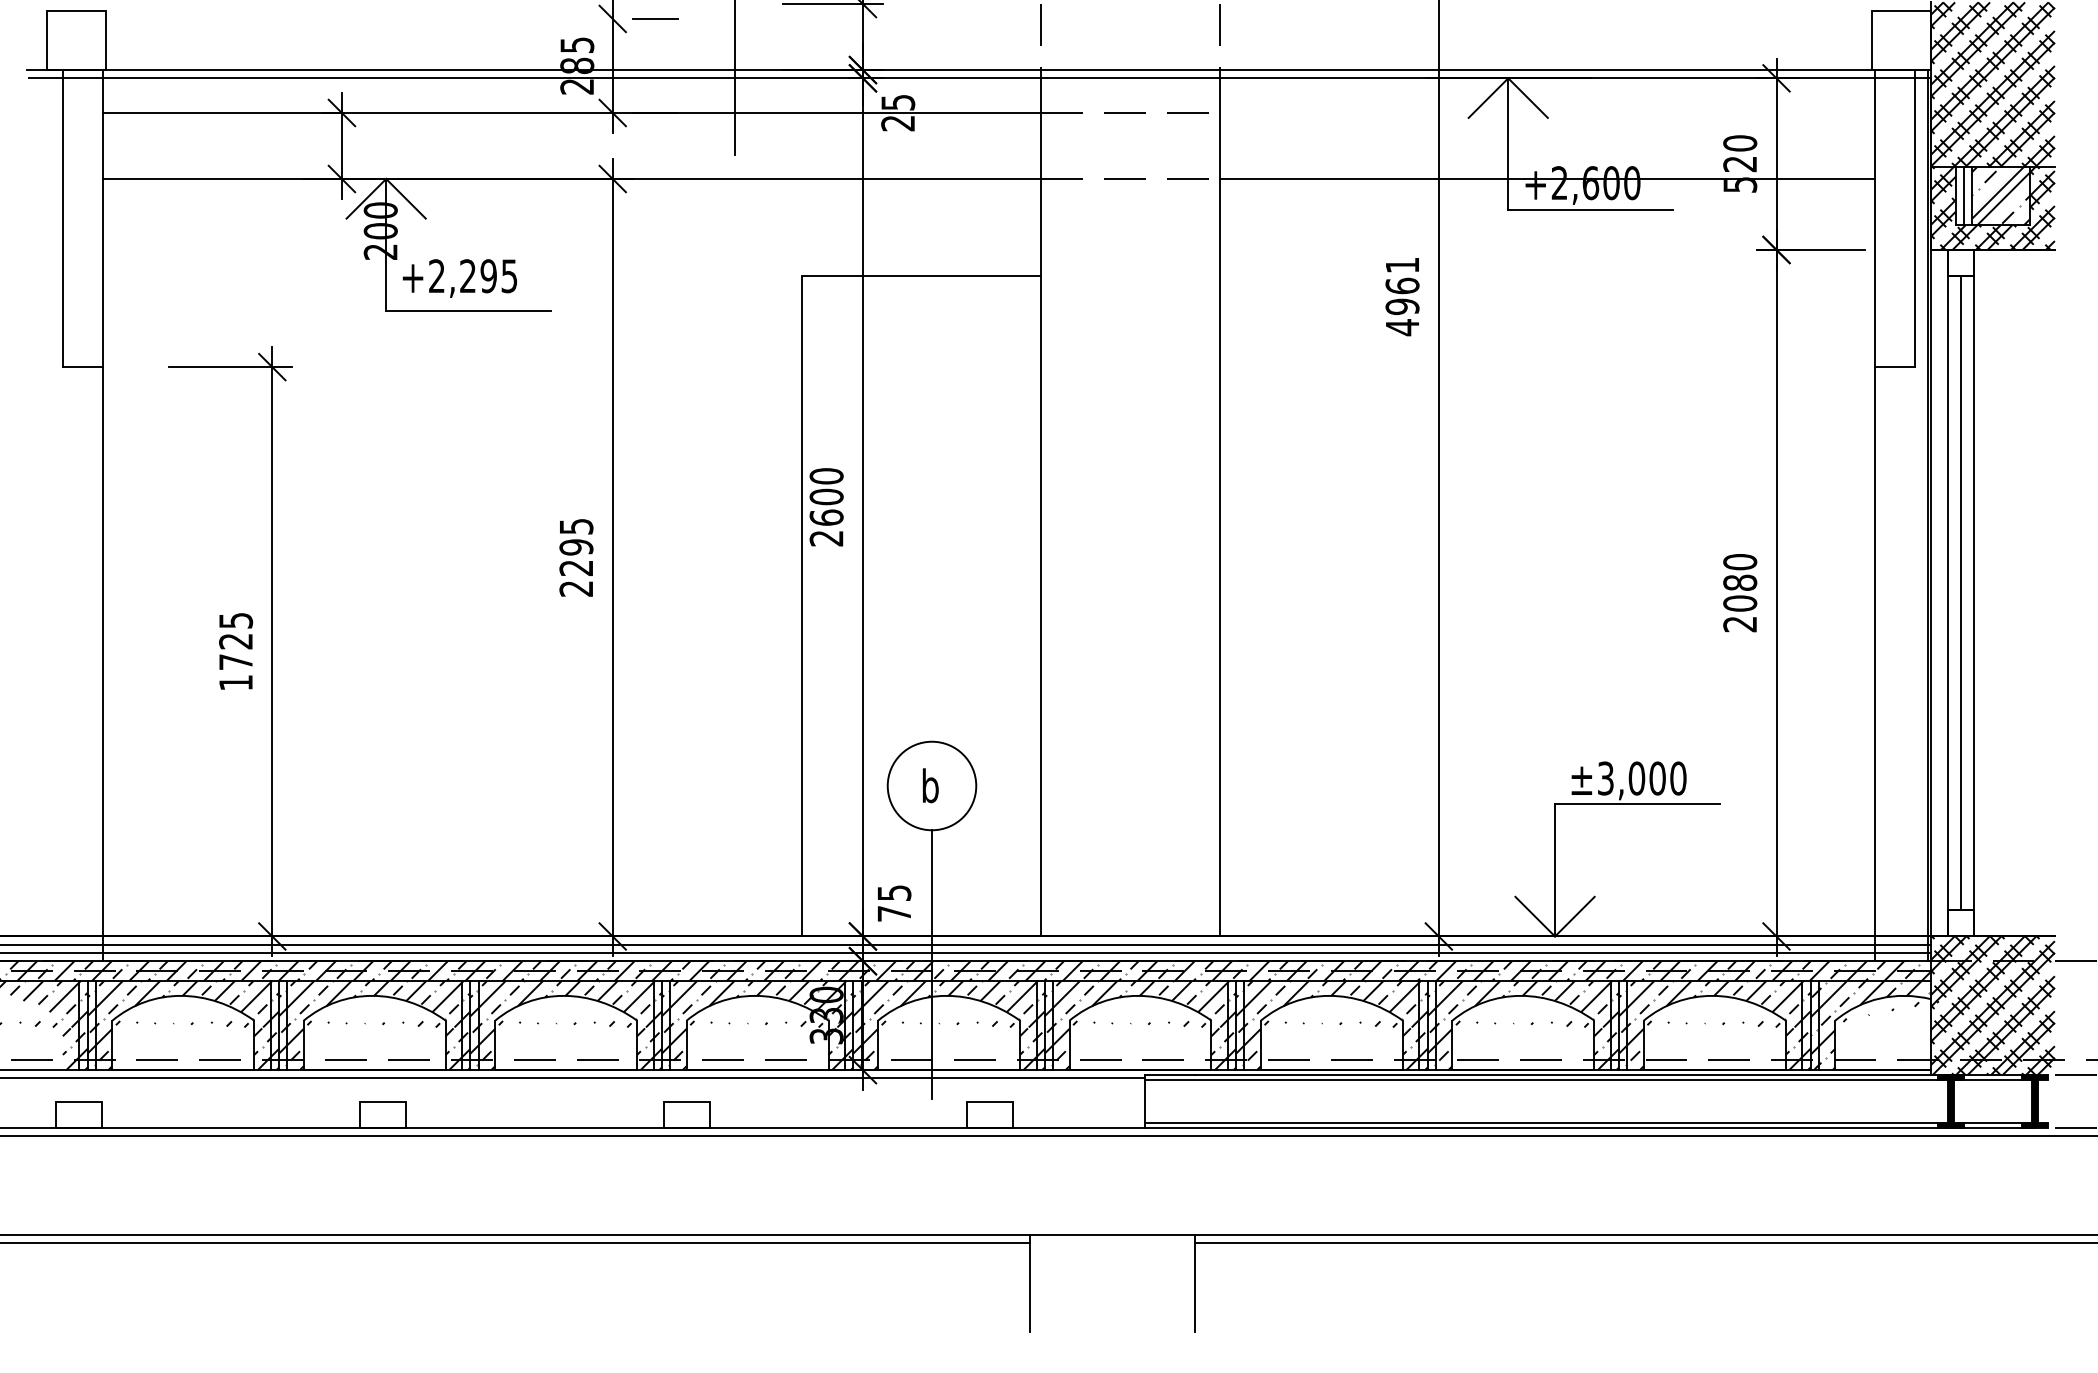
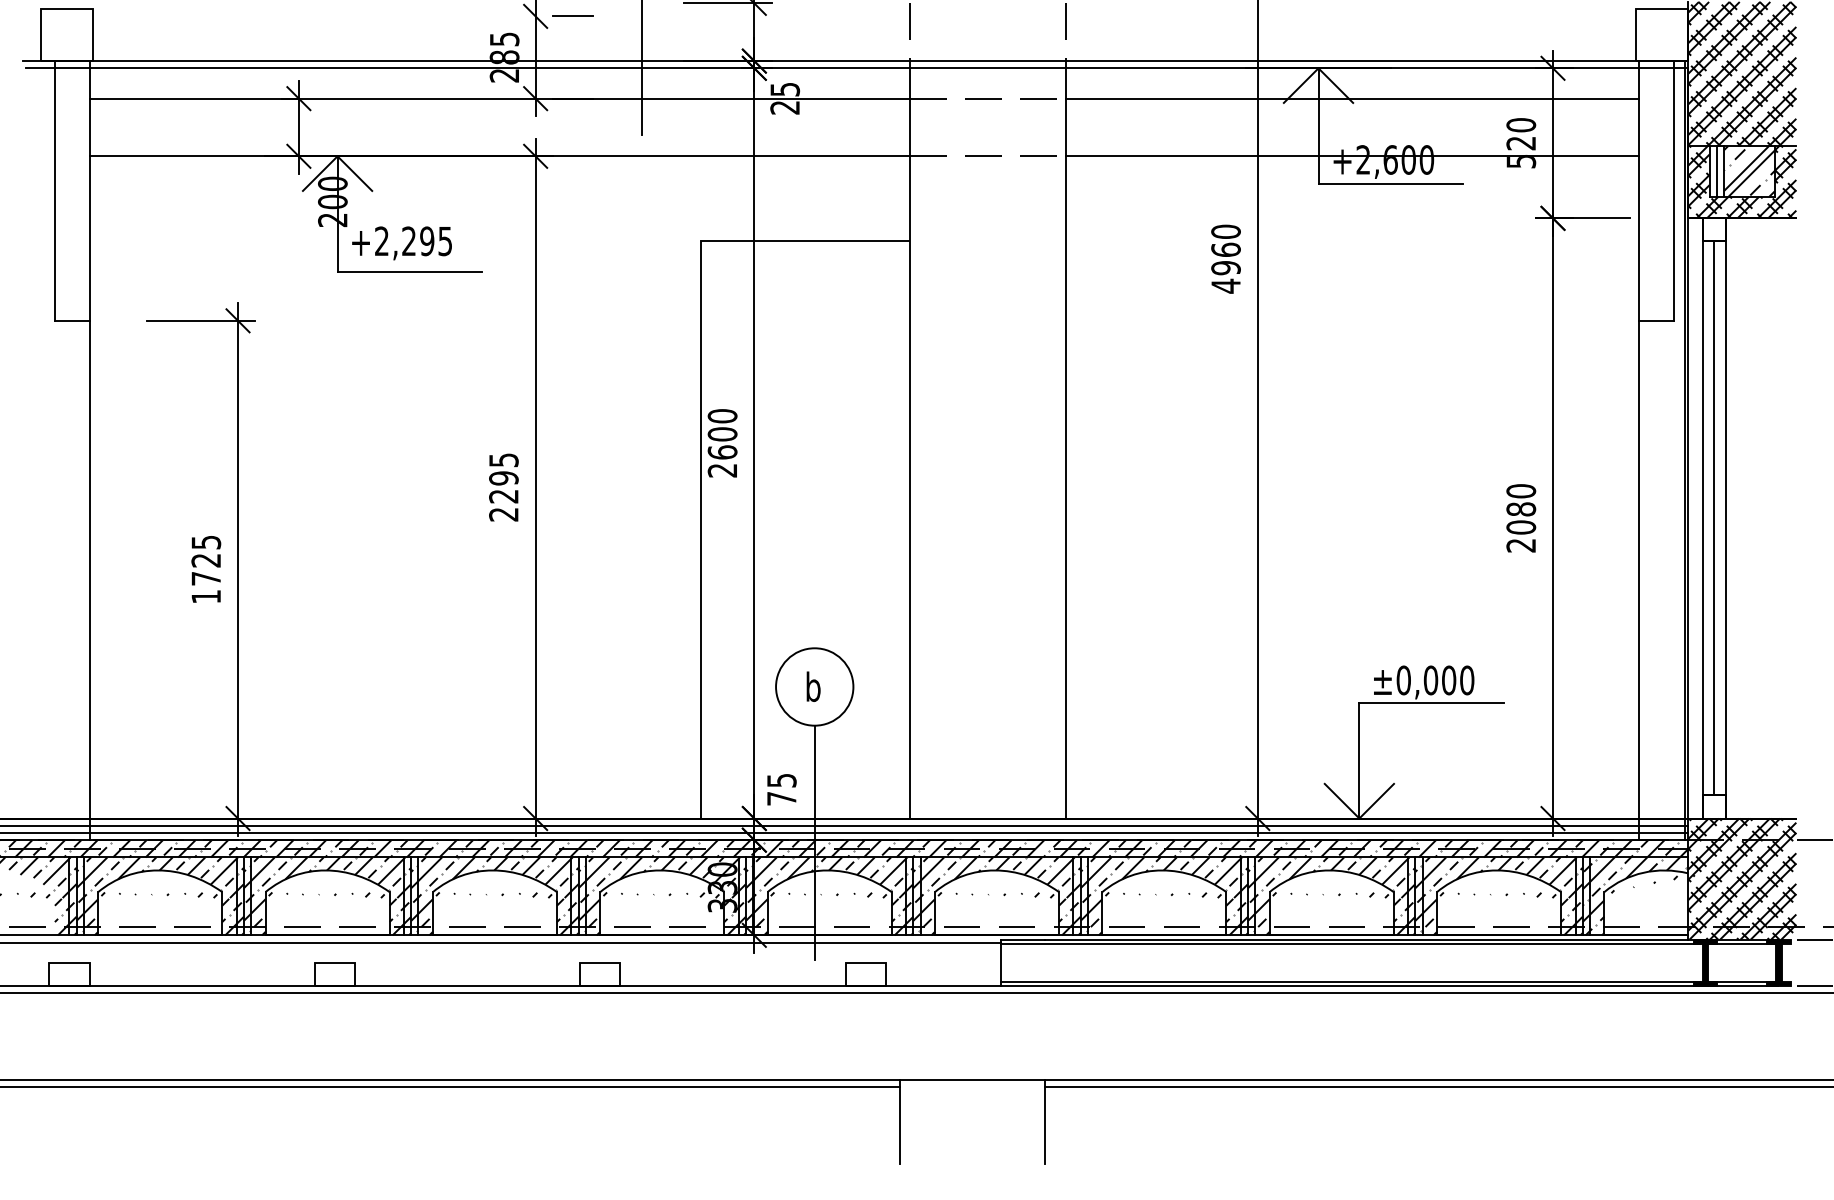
line: (1546, 112) -> (1351, 98), added
text: (1402, 265) -> (1226, 231), 4961 -> 4960
text: (1605, 778) -> (1403, 680), ±3,000 -> ±0,000

